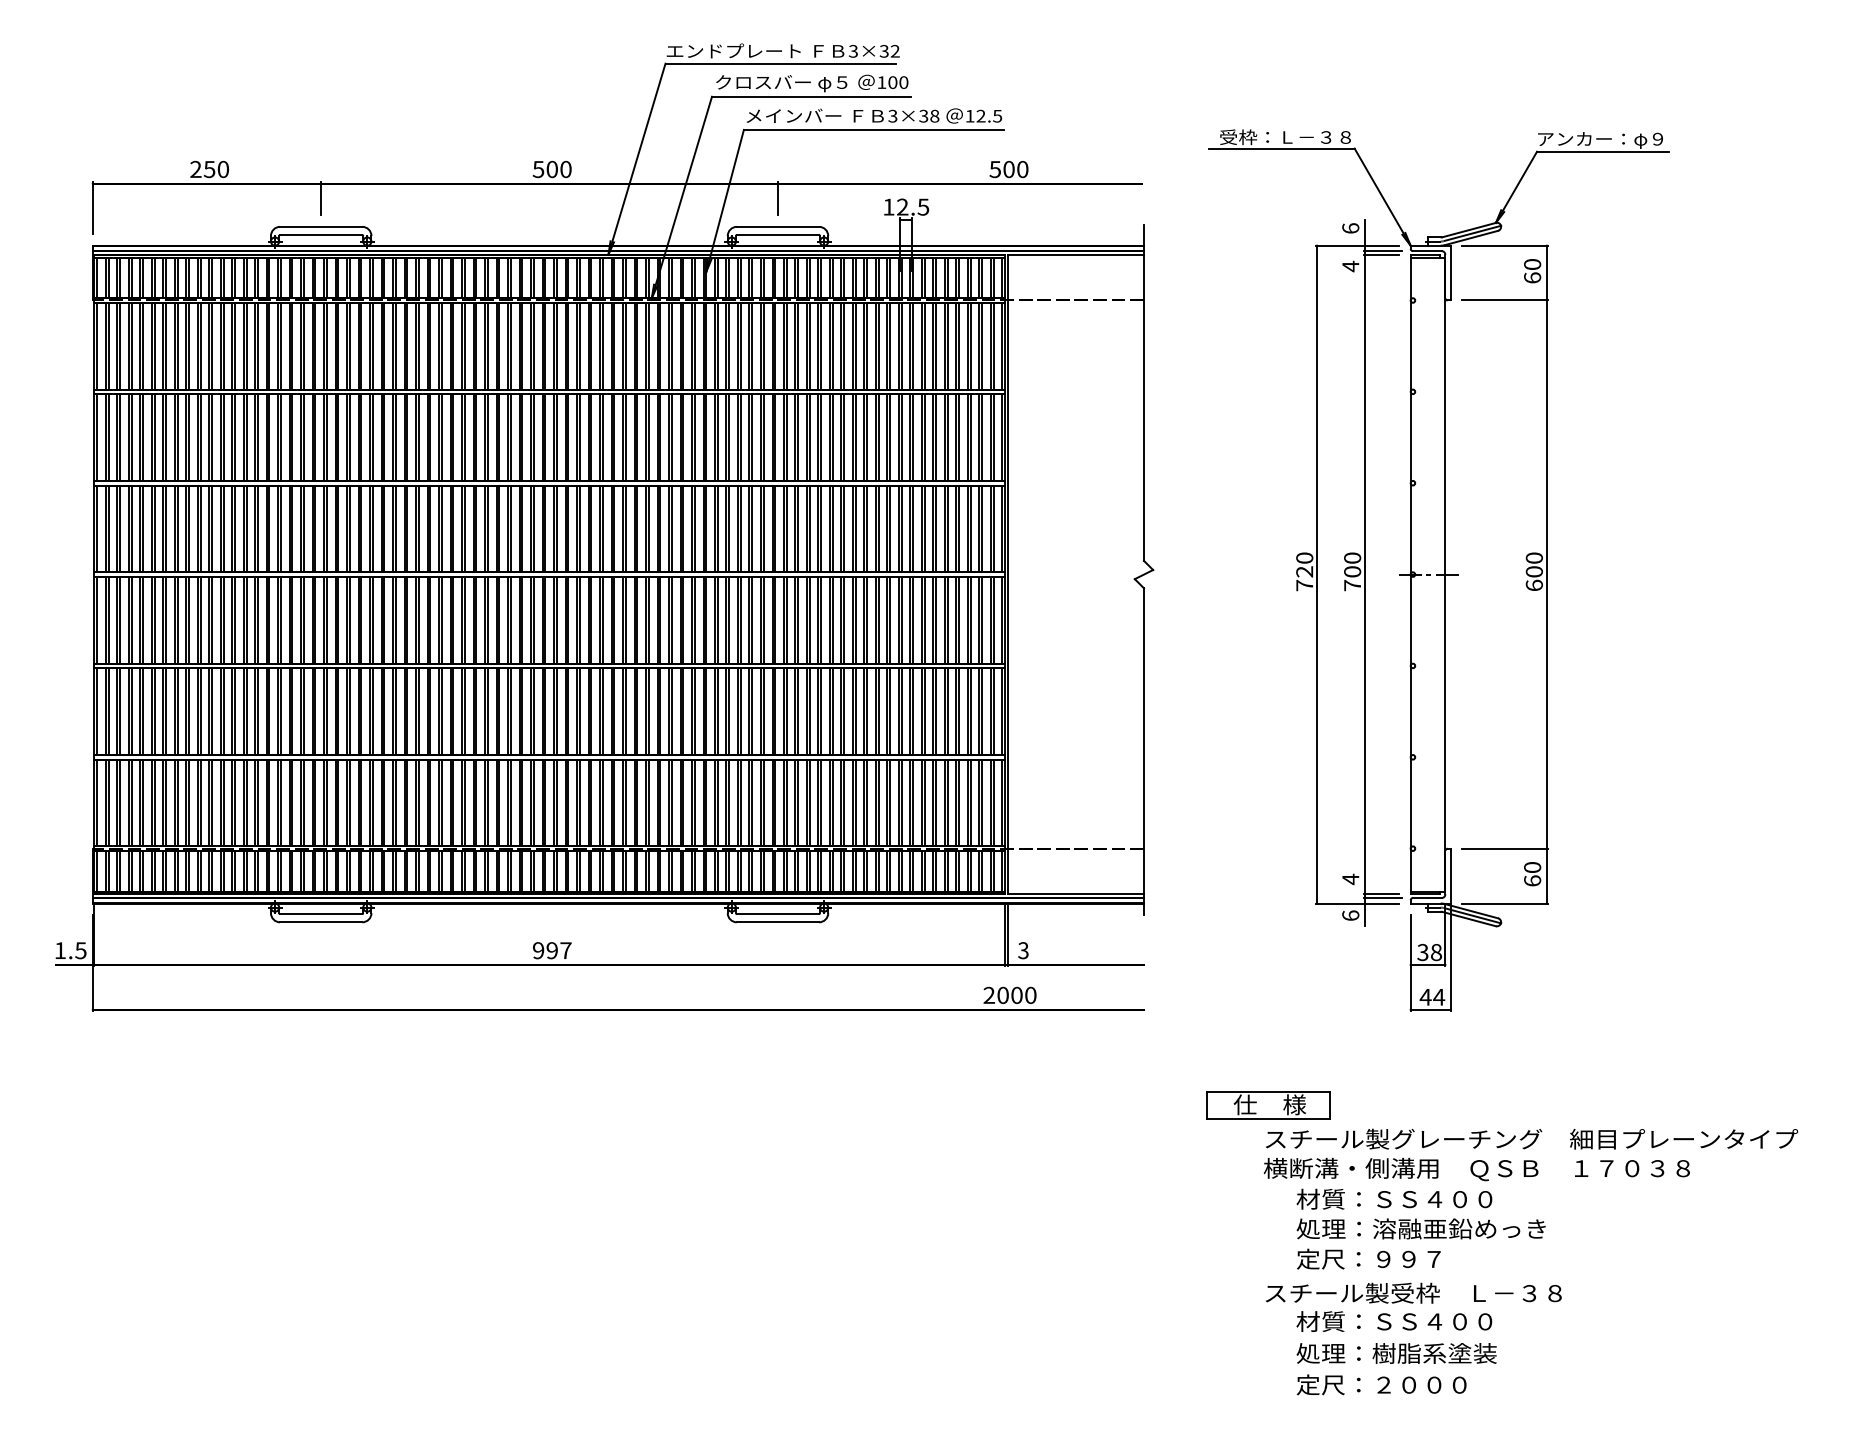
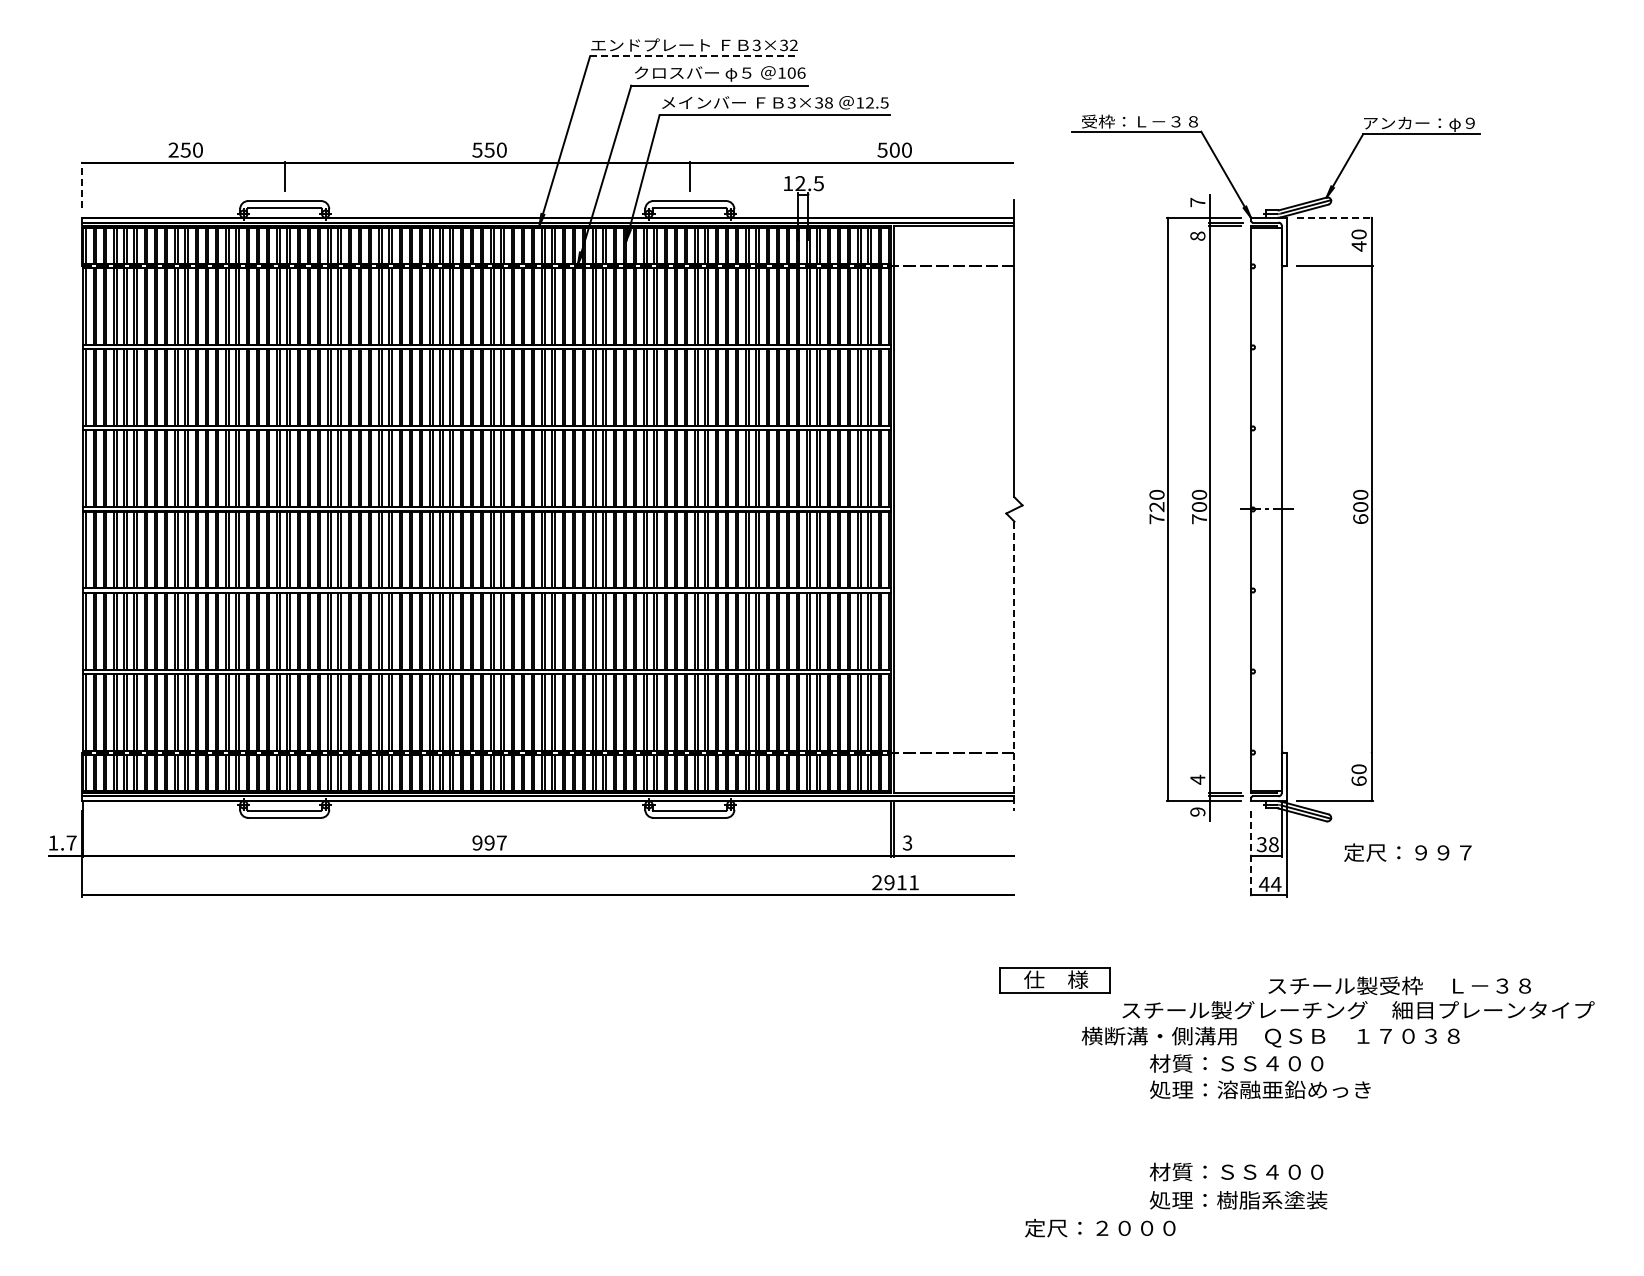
line: (780, 63) -> (692, 56), solid -> dashed
text: (903, 81) -> (801, 72), 100 -> 106
text: (552, 168) -> (489, 149), 500 -> 550
line: (93, 208) -> (82, 184), solid -> dashed
text: (1350, 228) -> (1197, 202), 6 -> 7
line: (1505, 245) -> (1335, 217), solid -> dashed
text: (1350, 266) -> (1197, 236), 4 -> 8
text: (1531, 278) -> (1358, 246), 60 -> 40
line: (1144, 751) -> (1014, 666), solid -> dashed
line: (1504, 848) -> (1334, 752), removed
text: (1350, 915) -> (1197, 811), 6 -> 9
text: (80, 950) -> (71, 842), 1.5 -> 1.7
line: (1410, 962) -> (1250, 853), solid -> dashed
text: (1016, 995) -> (901, 882), 2000 -> 2911
part: (1268, 1105) -> (1054, 980), moved
text: (1476, 1168) -> (1270, 1036), moved
text: (1368, 1259) -> (1407, 852), moved
text: (1413, 1292) -> (1399, 985), moved
text: (1381, 1384) -> (1100, 1227), moved

